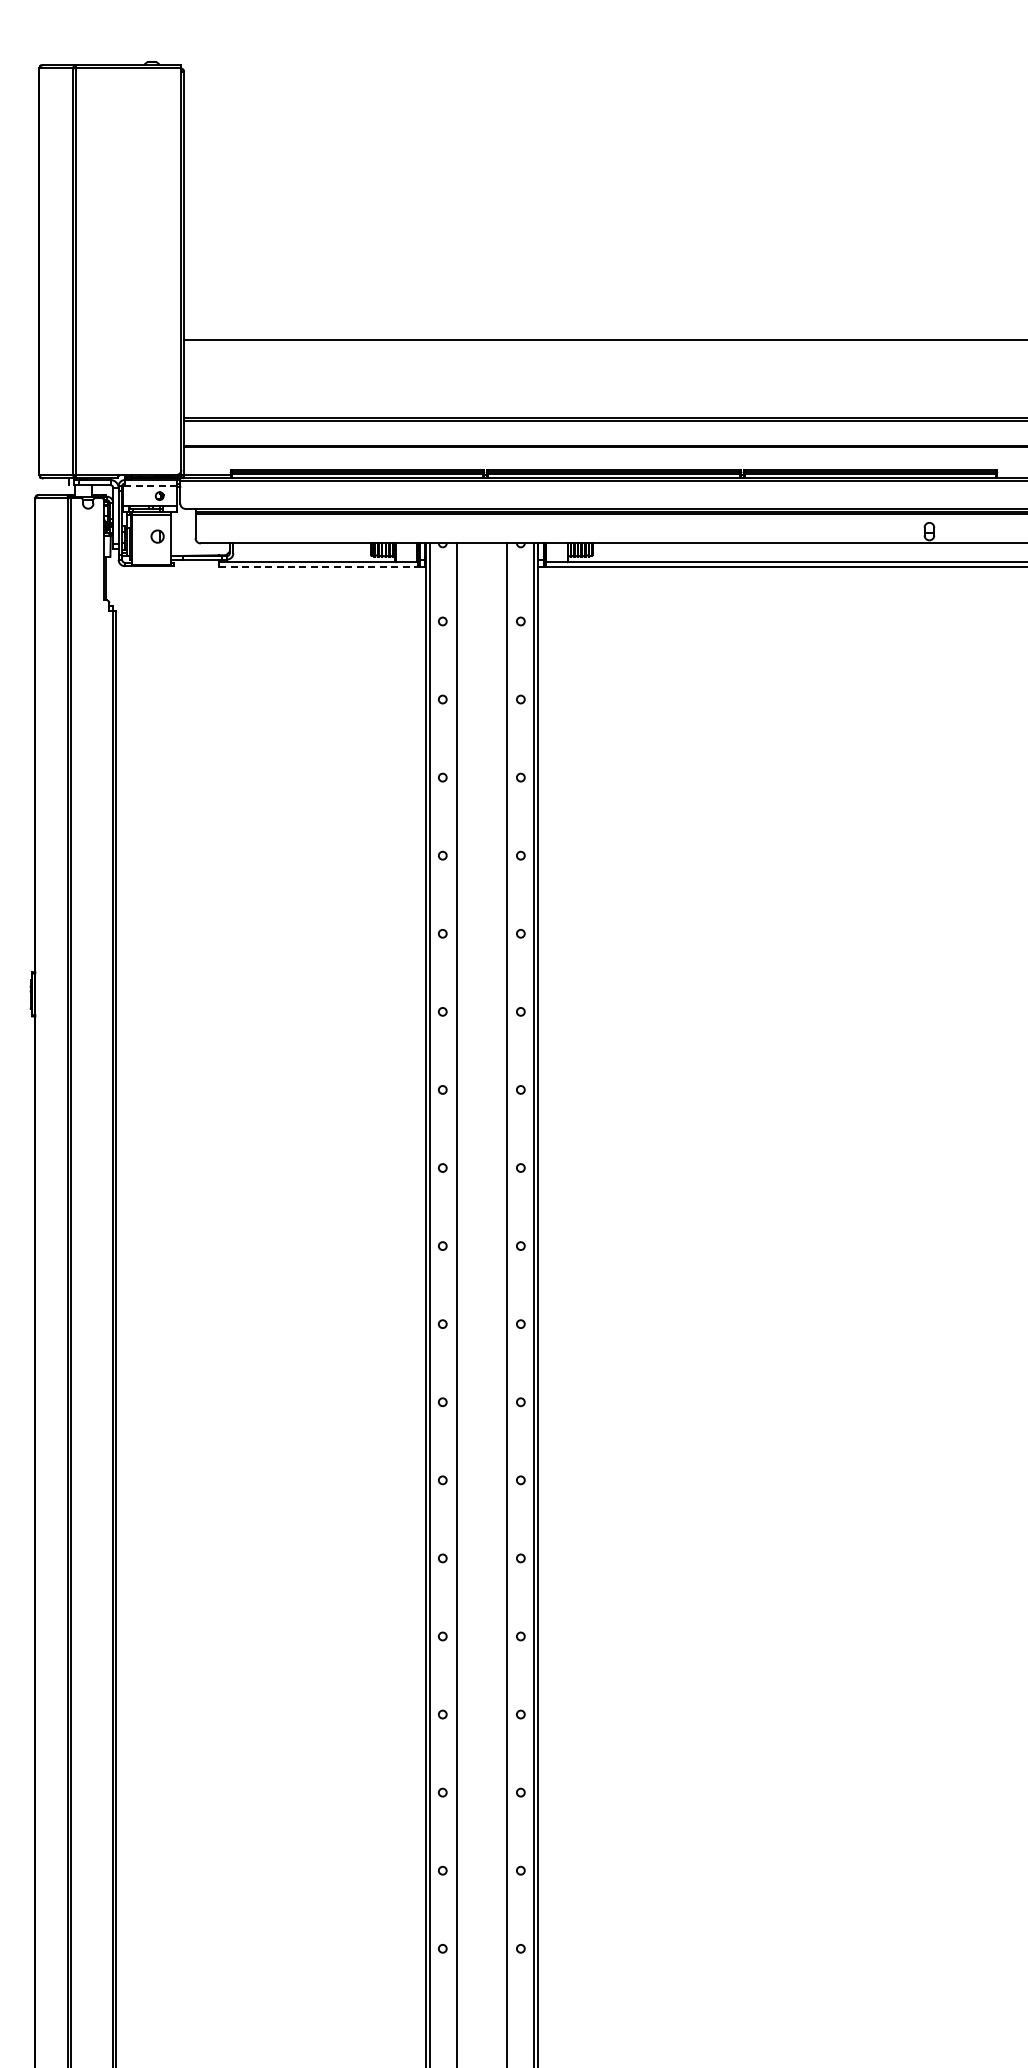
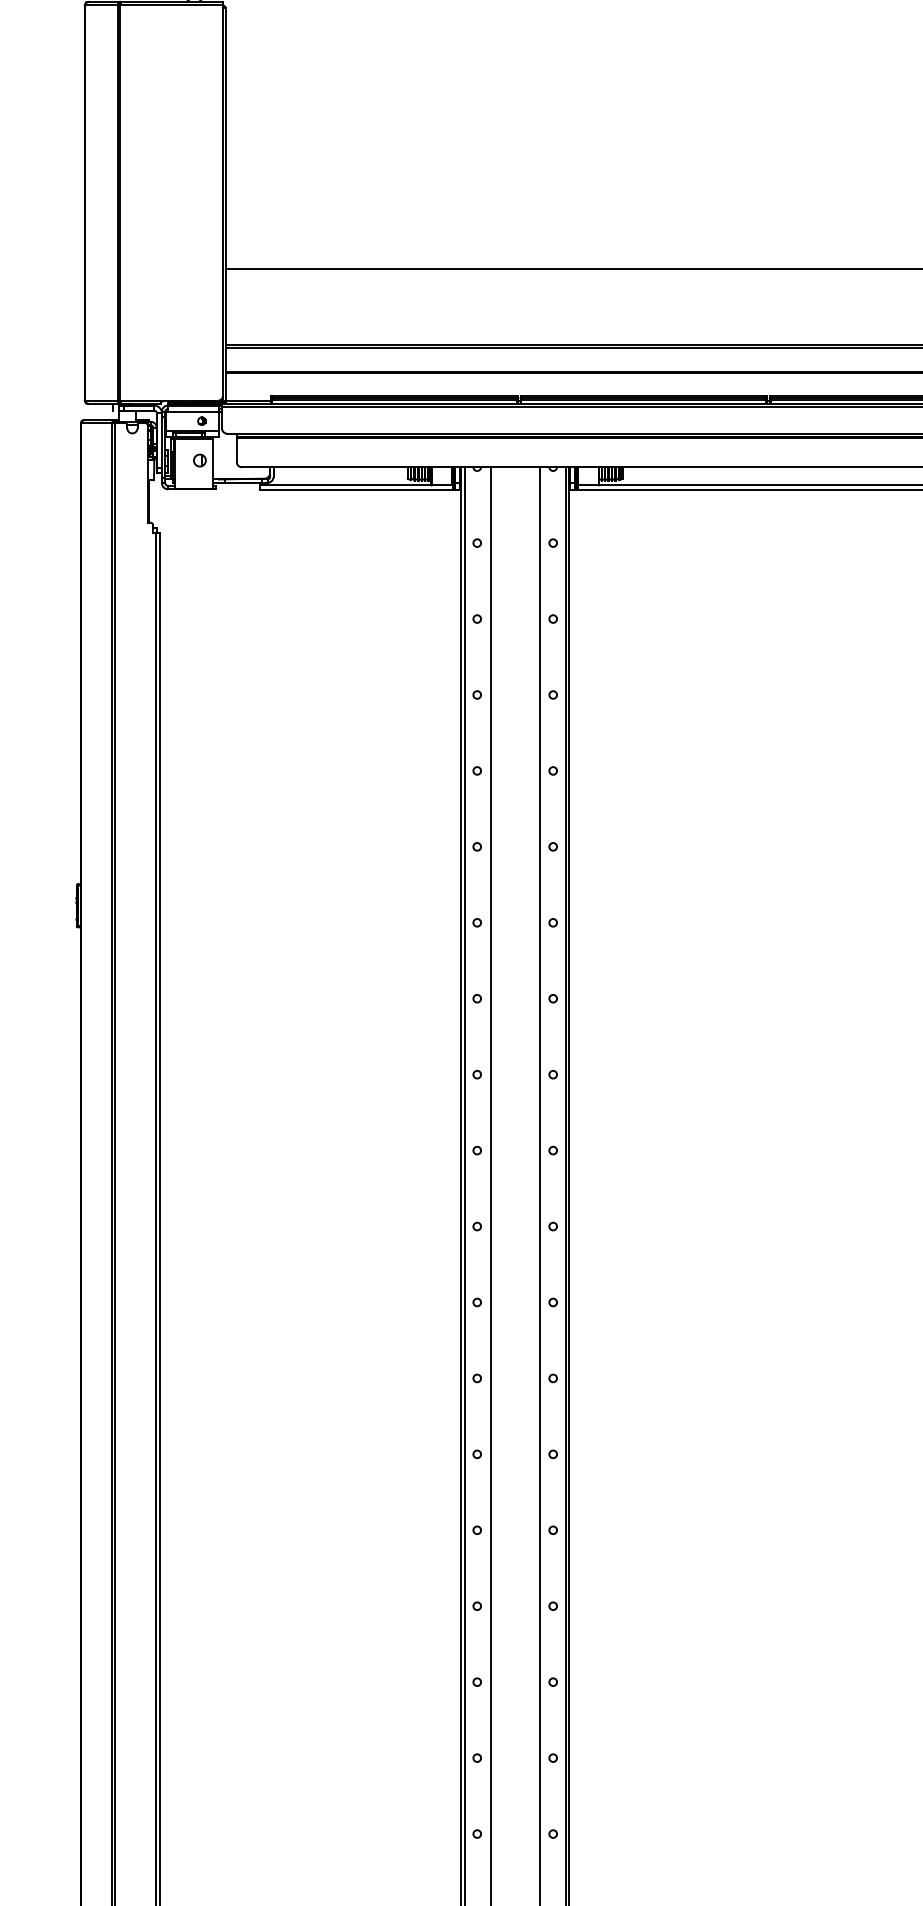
line: (150, 486) -> (192, 411), dashed -> solid
line: (323, 566) -> (361, 489), dashed -> solid

